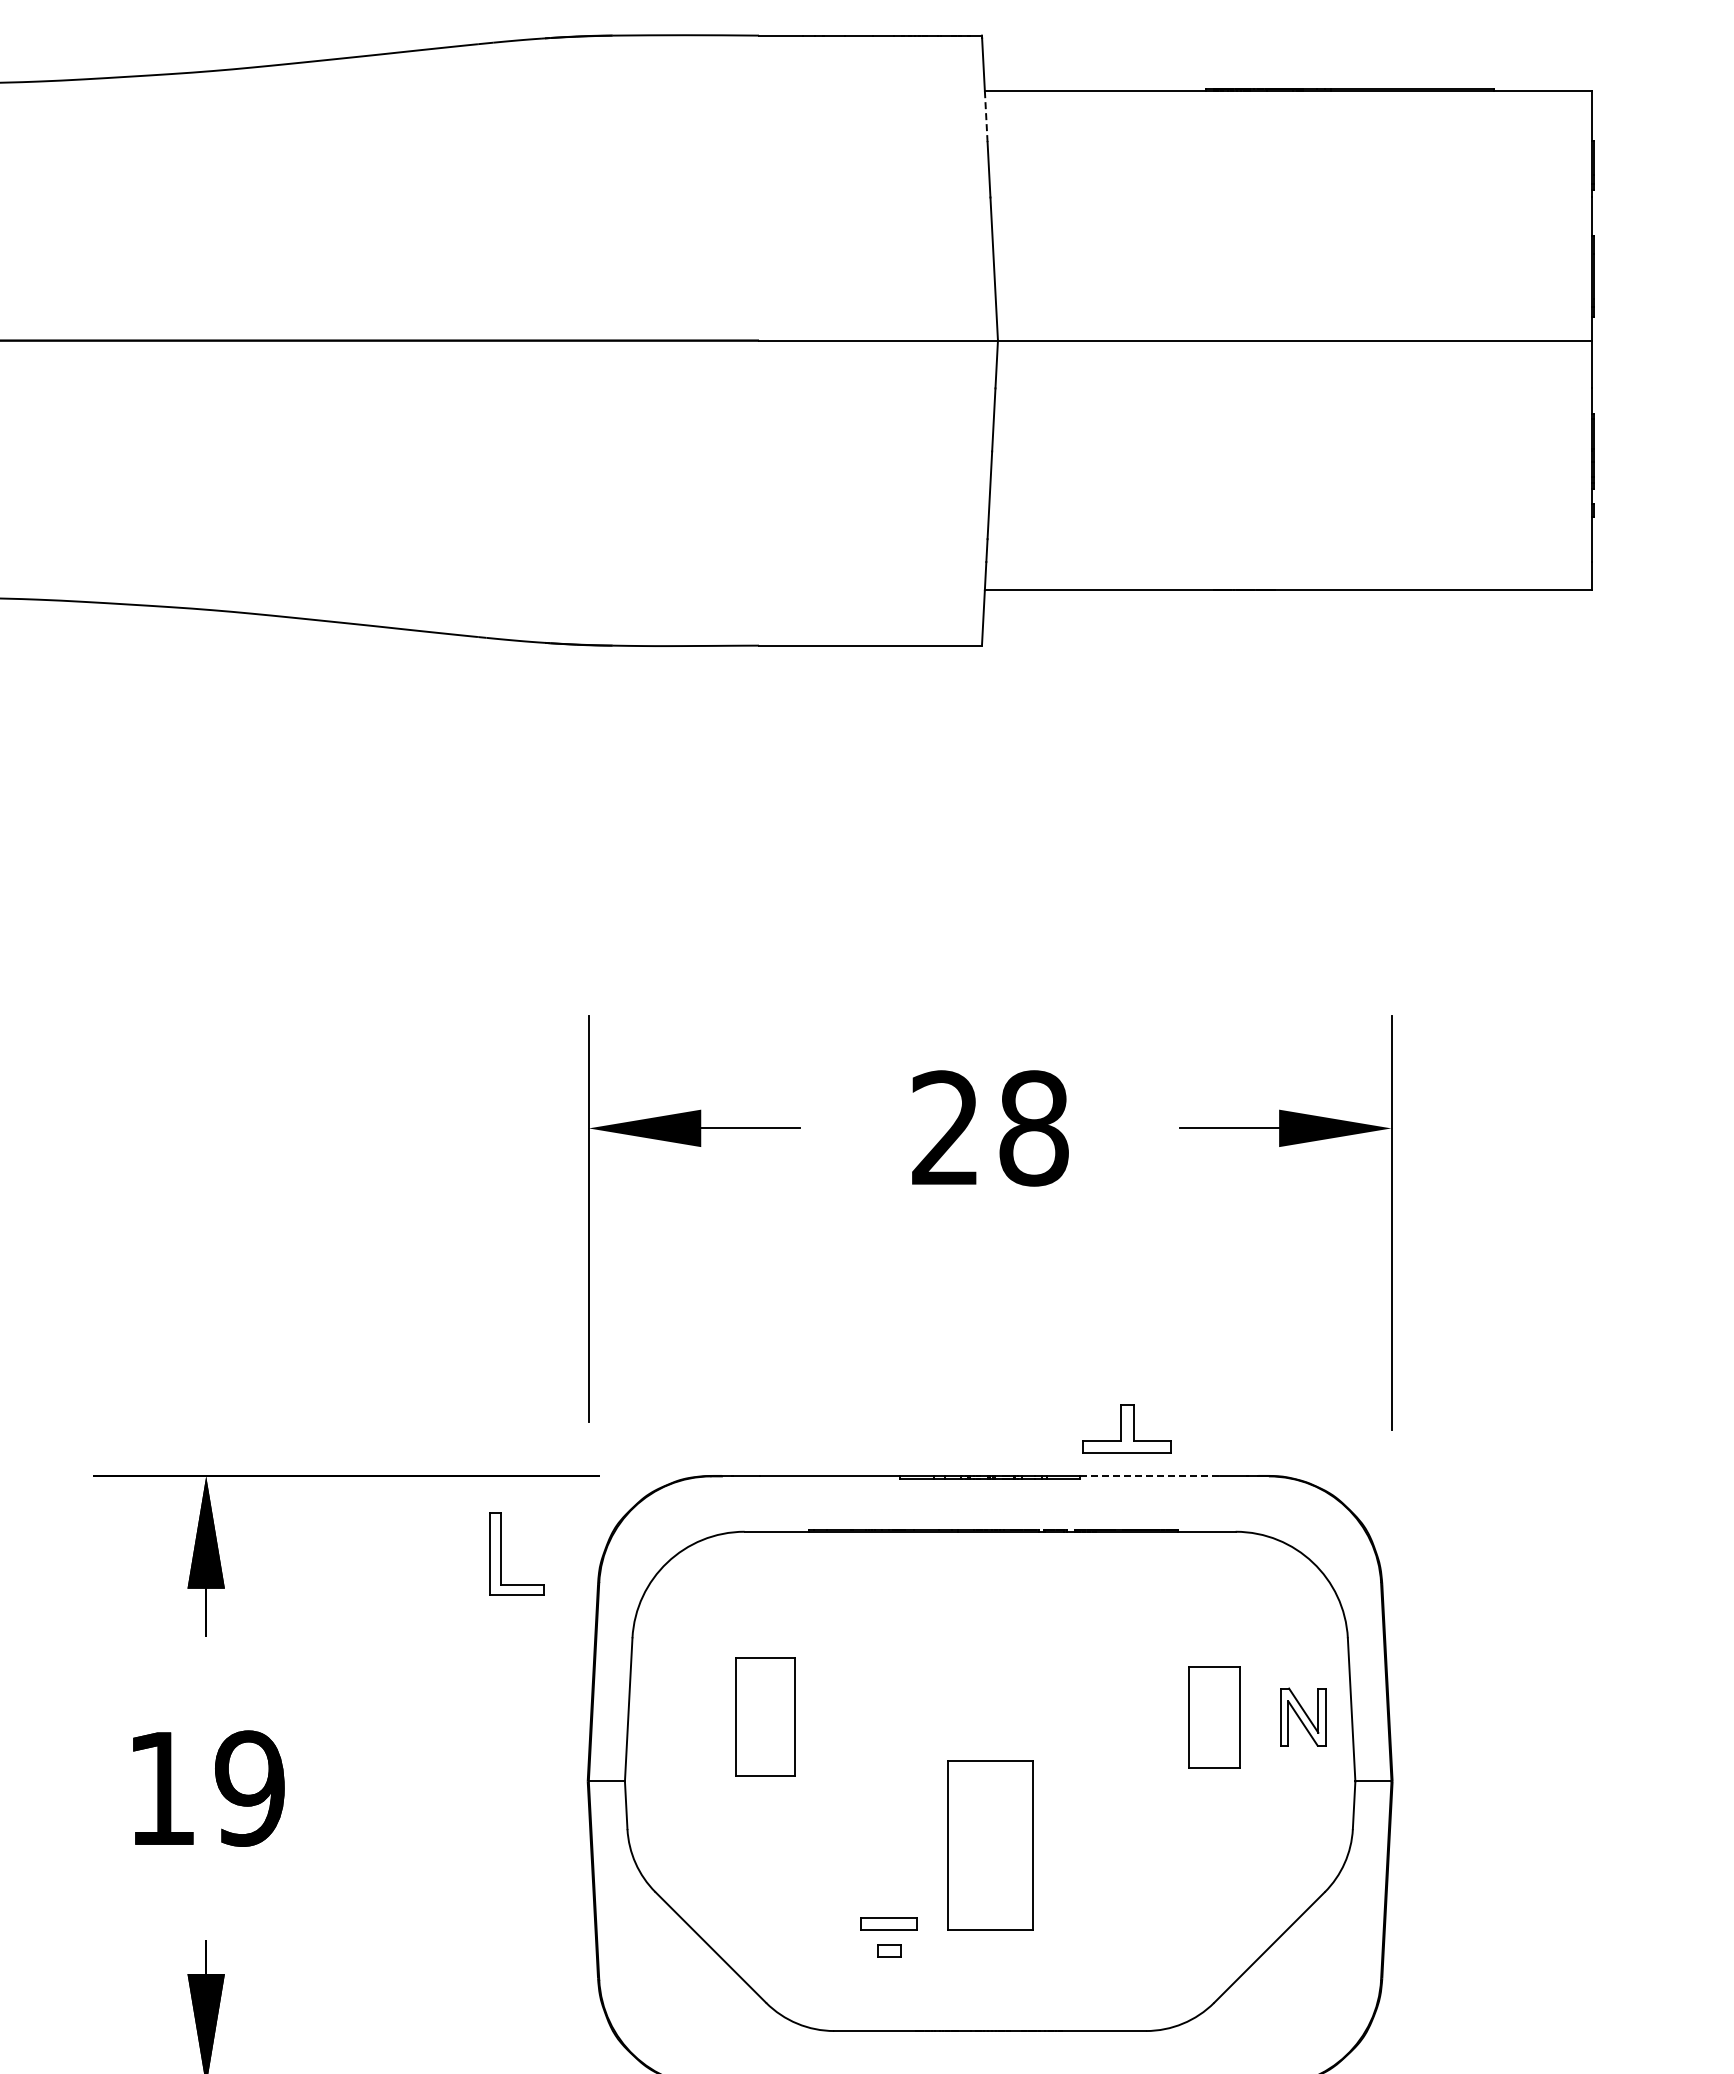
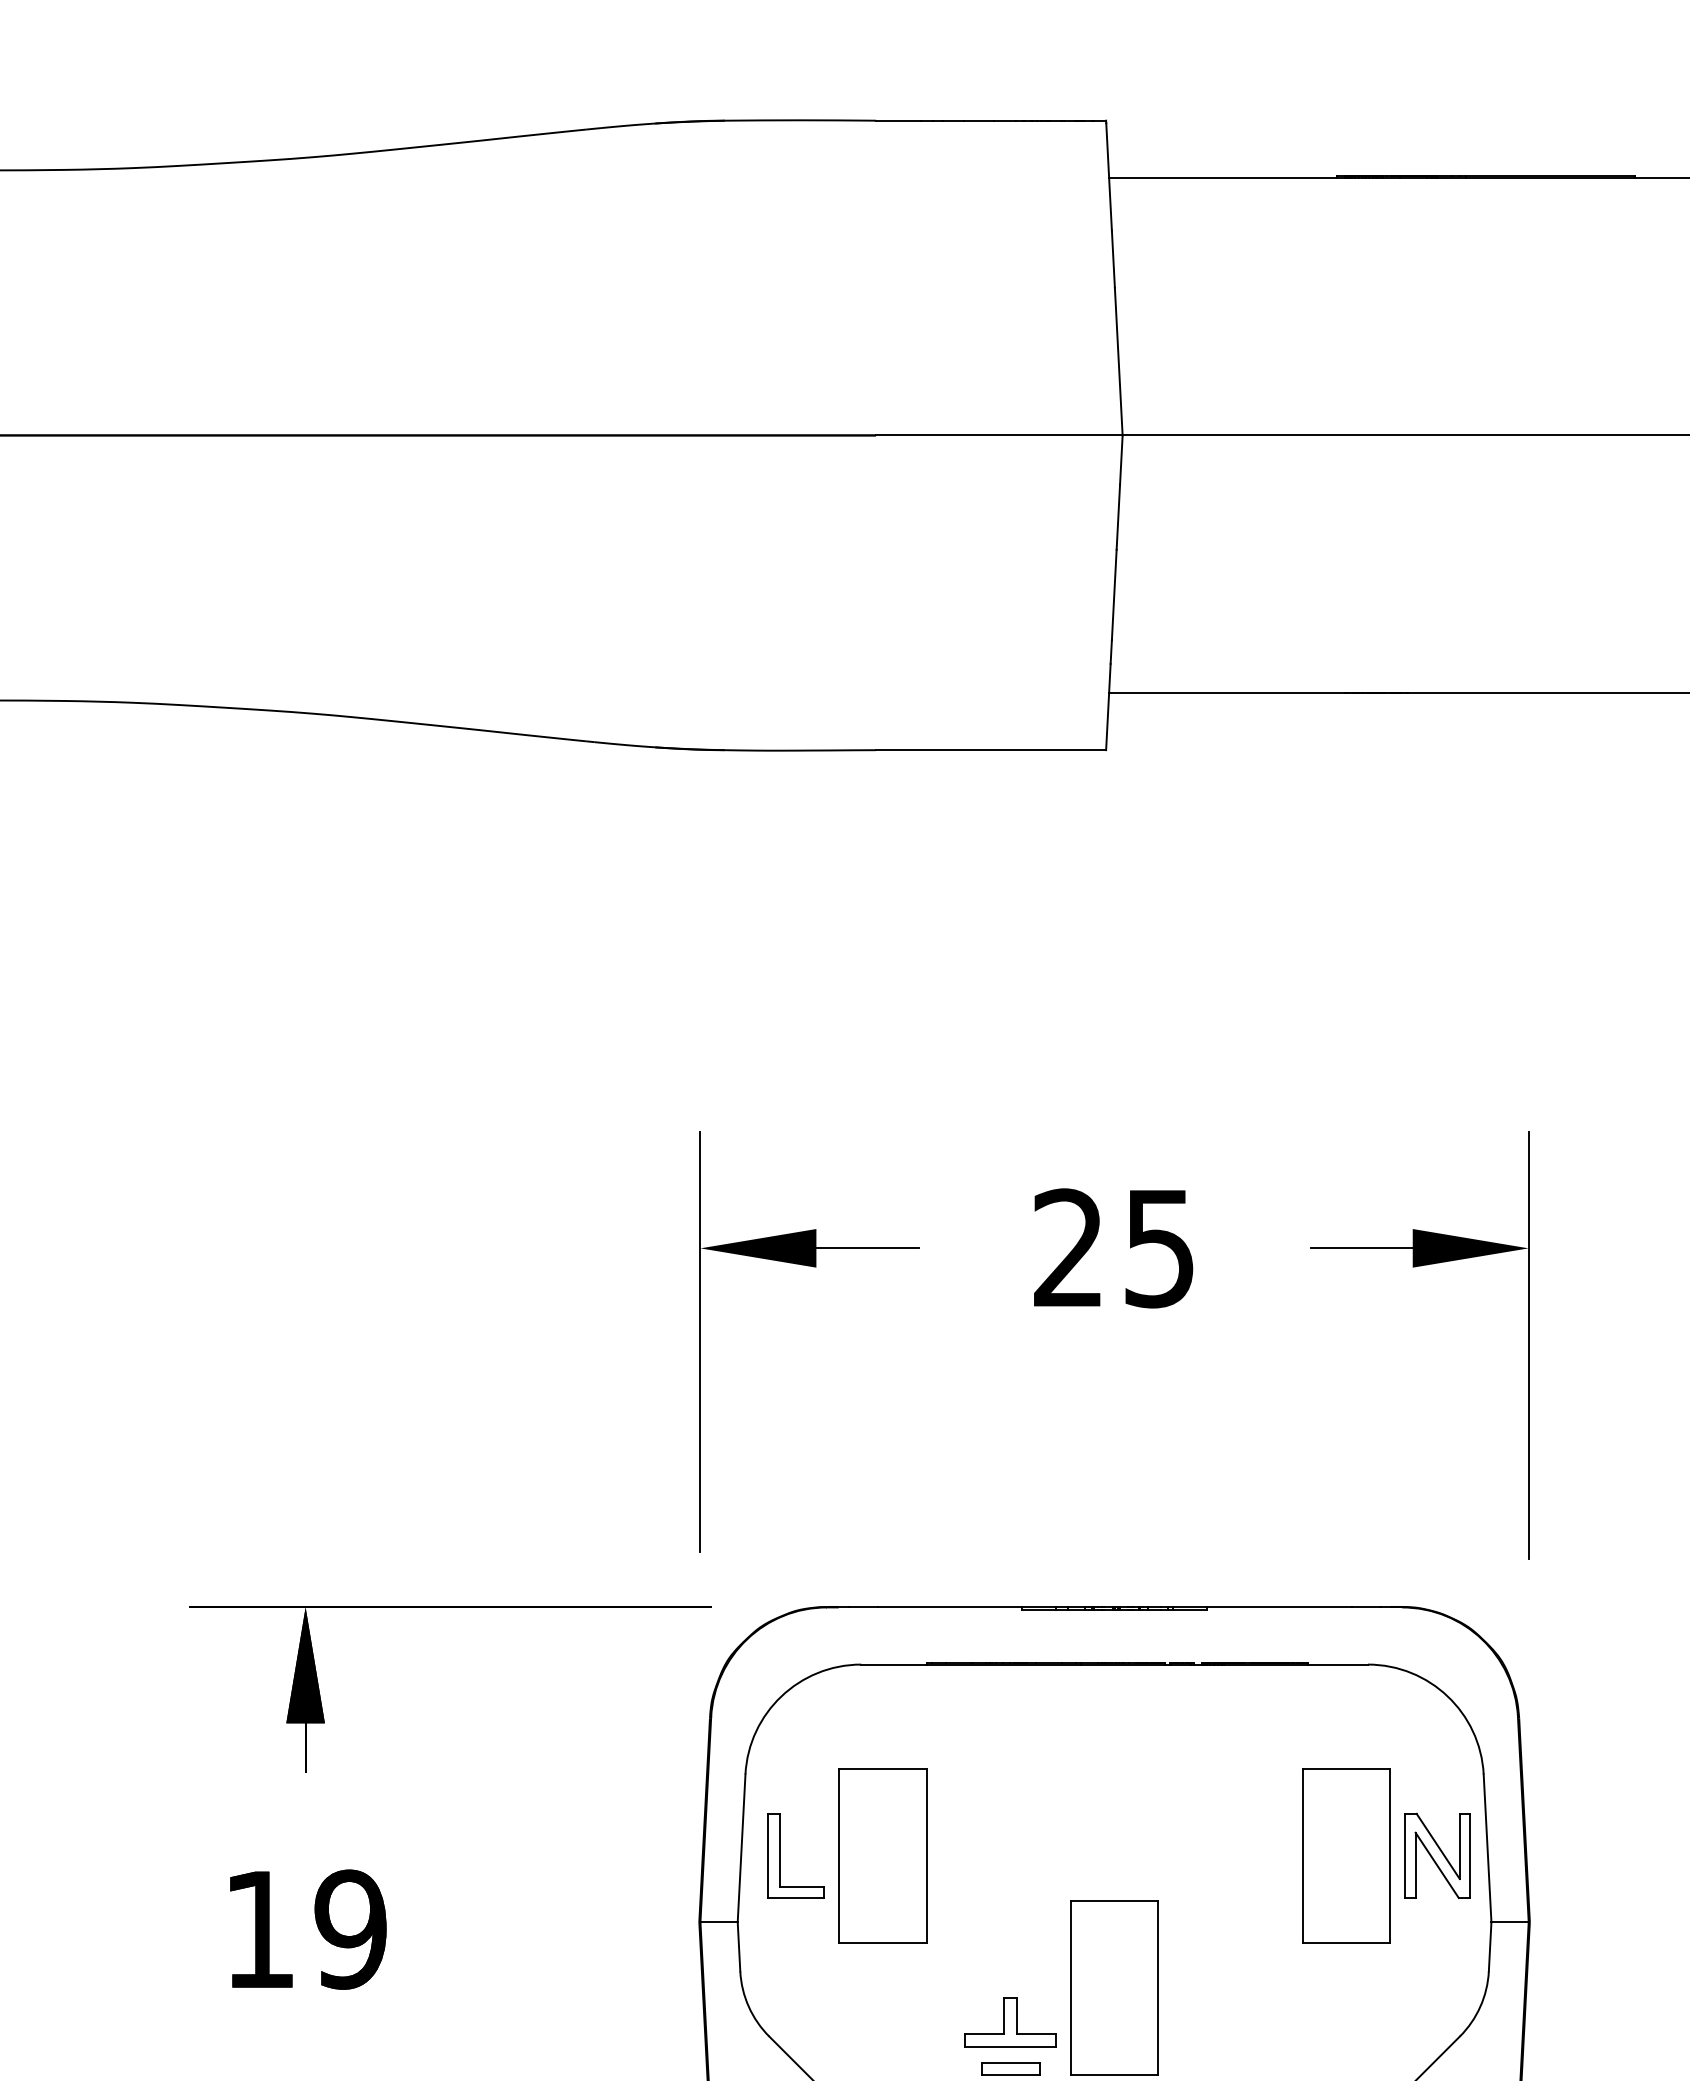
line: (986, 116) -> (1110, 204), dashed -> solid
text: (1033, 1128) -> (1159, 1248), 28 -> 25
part: (1126, 1428) -> (1009, 2021), moved
line: (1150, 1476) -> (1280, 1607), dashed -> solid
part: (501, 1553) -> (780, 1855), moved
part: (765, 1716) -> (882, 1855), size x1.43
part: (1214, 1716) -> (1346, 1855), size x1.67
part: (1303, 1716) -> (1437, 1855), size x1.43

